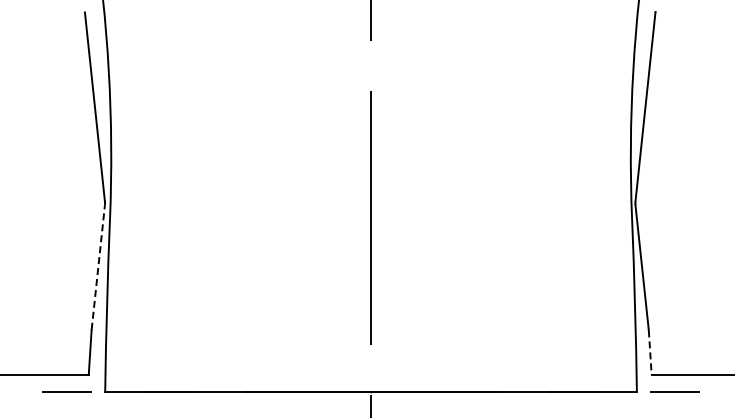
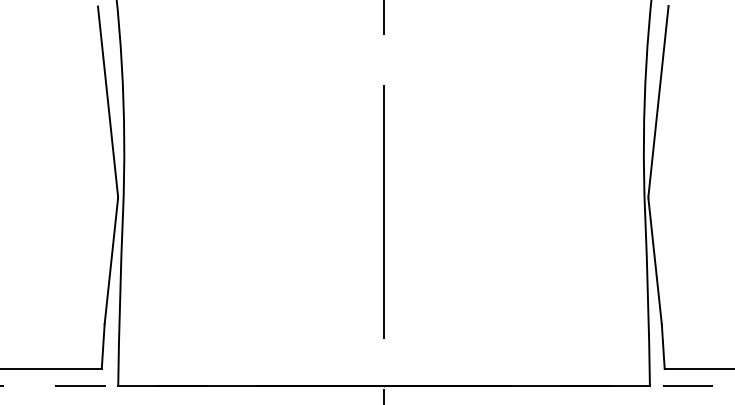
line: (98, 267) -> (111, 261), dashed -> solid
line: (650, 353) -> (663, 347), dashed -> solid

